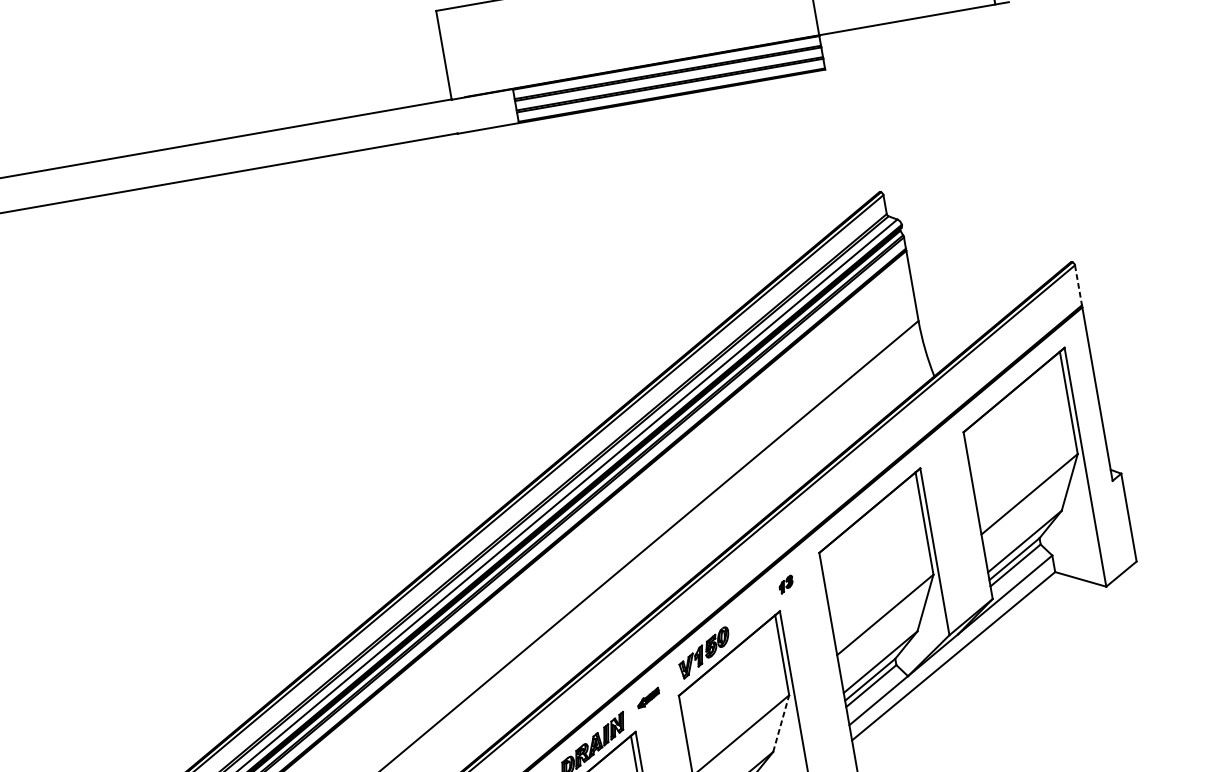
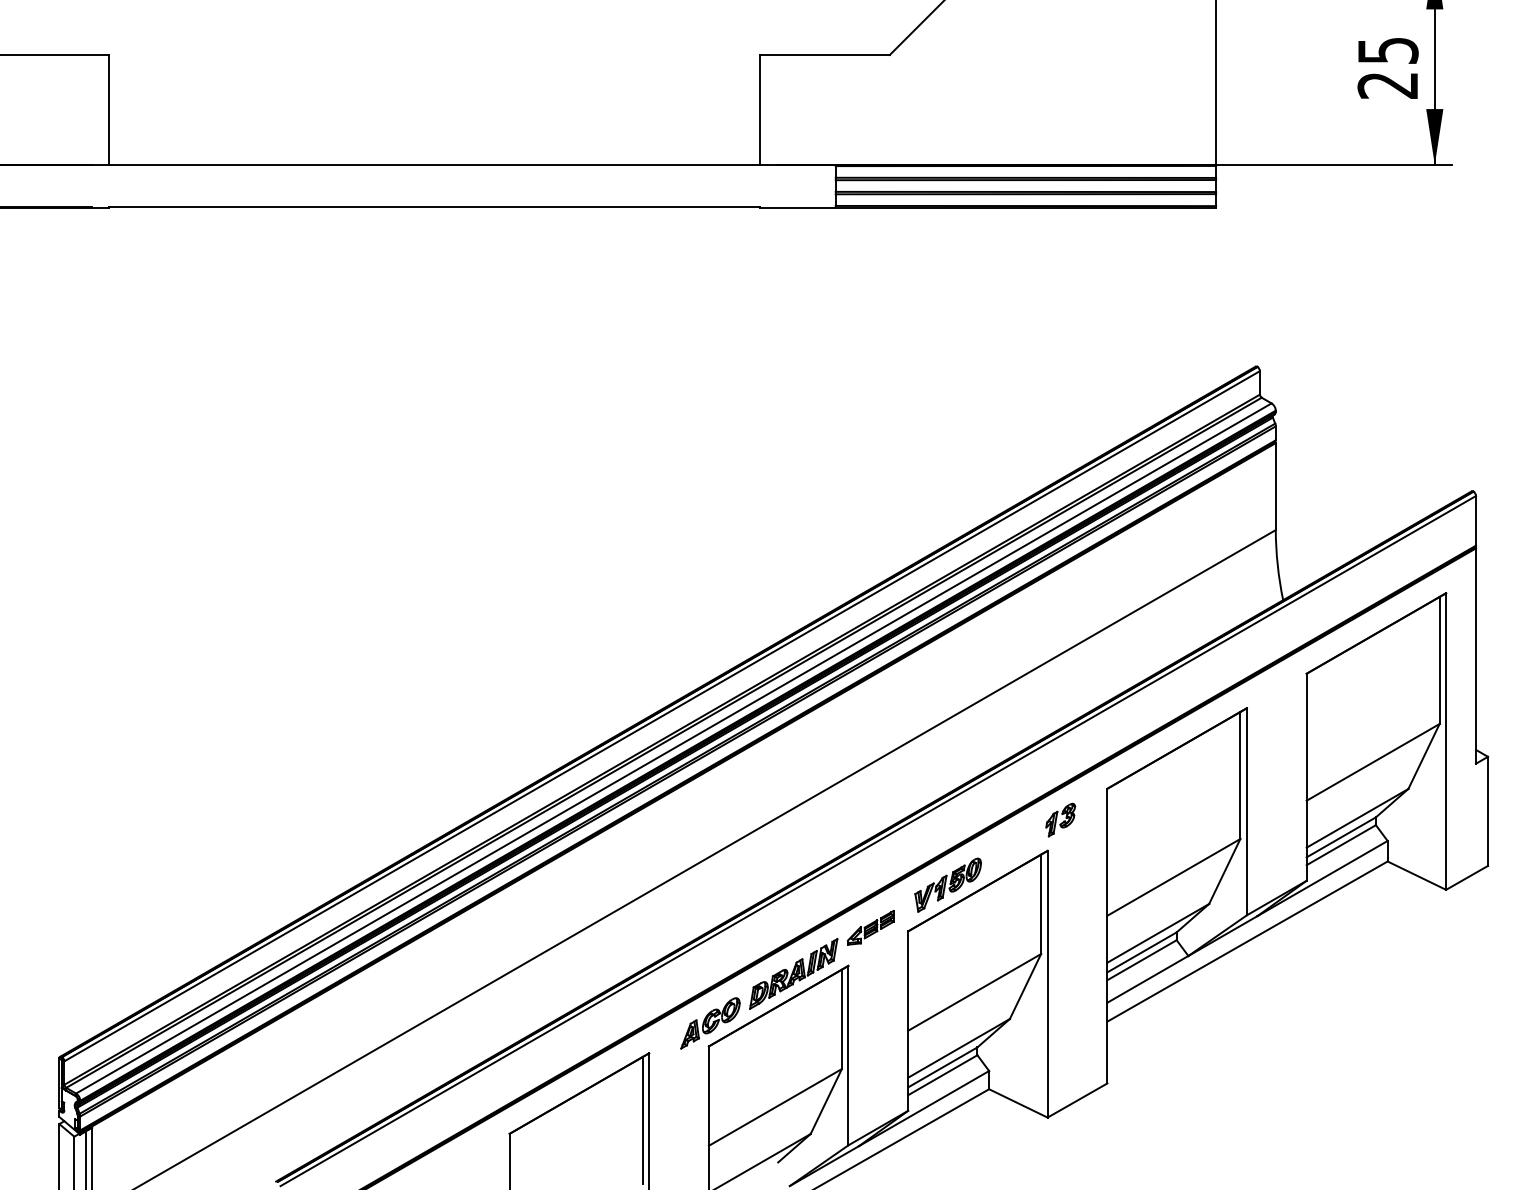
line: (1078, 285) -> (1476, 520), dashed -> solid
part: (785, 584) -> (1060, 819), size x1.67
part: (648, 697) -> (870, 927), size x1.67
line: (781, 723) -> (1025, 986), dashed -> solid

